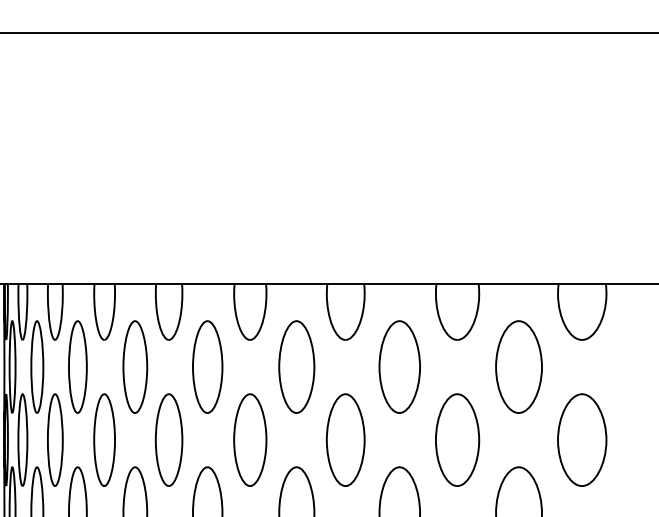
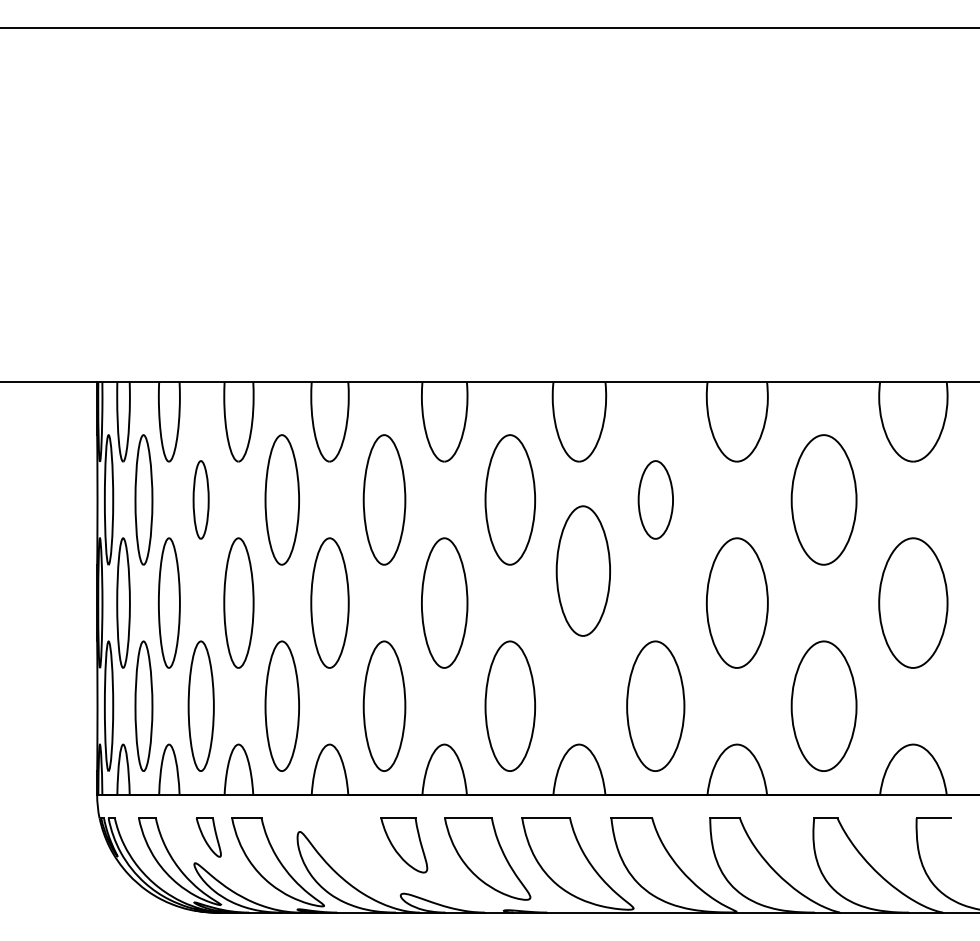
part: (77, 366) -> (200, 499), size x0.6
part: (399, 366) -> (655, 499), size x0.6
part: (345, 439) -> (582, 570), moved

